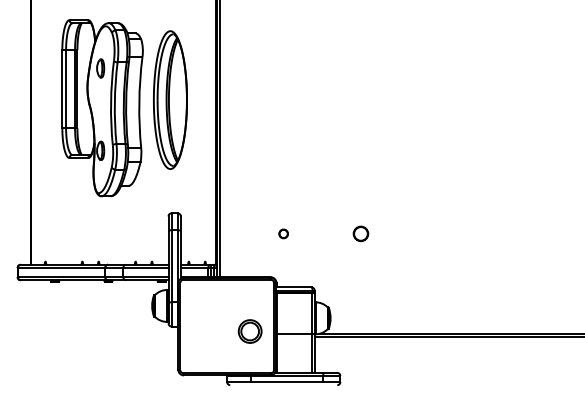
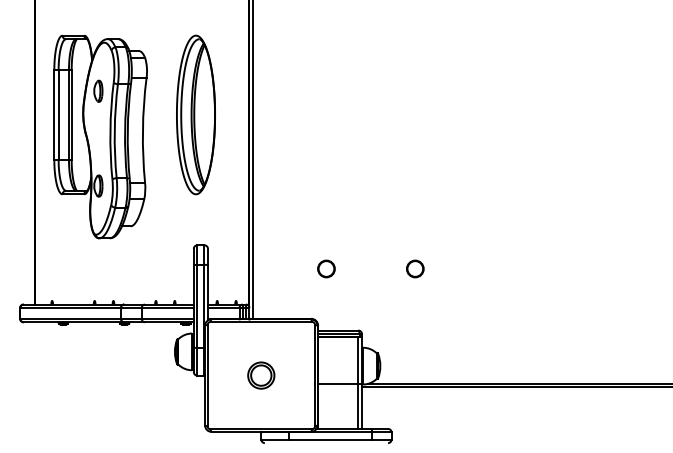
part: (102, 108) -> (100, 137), moved
part: (283, 233) -> (326, 268), size x1.67
part: (249, 331) -> (260, 375), moved

